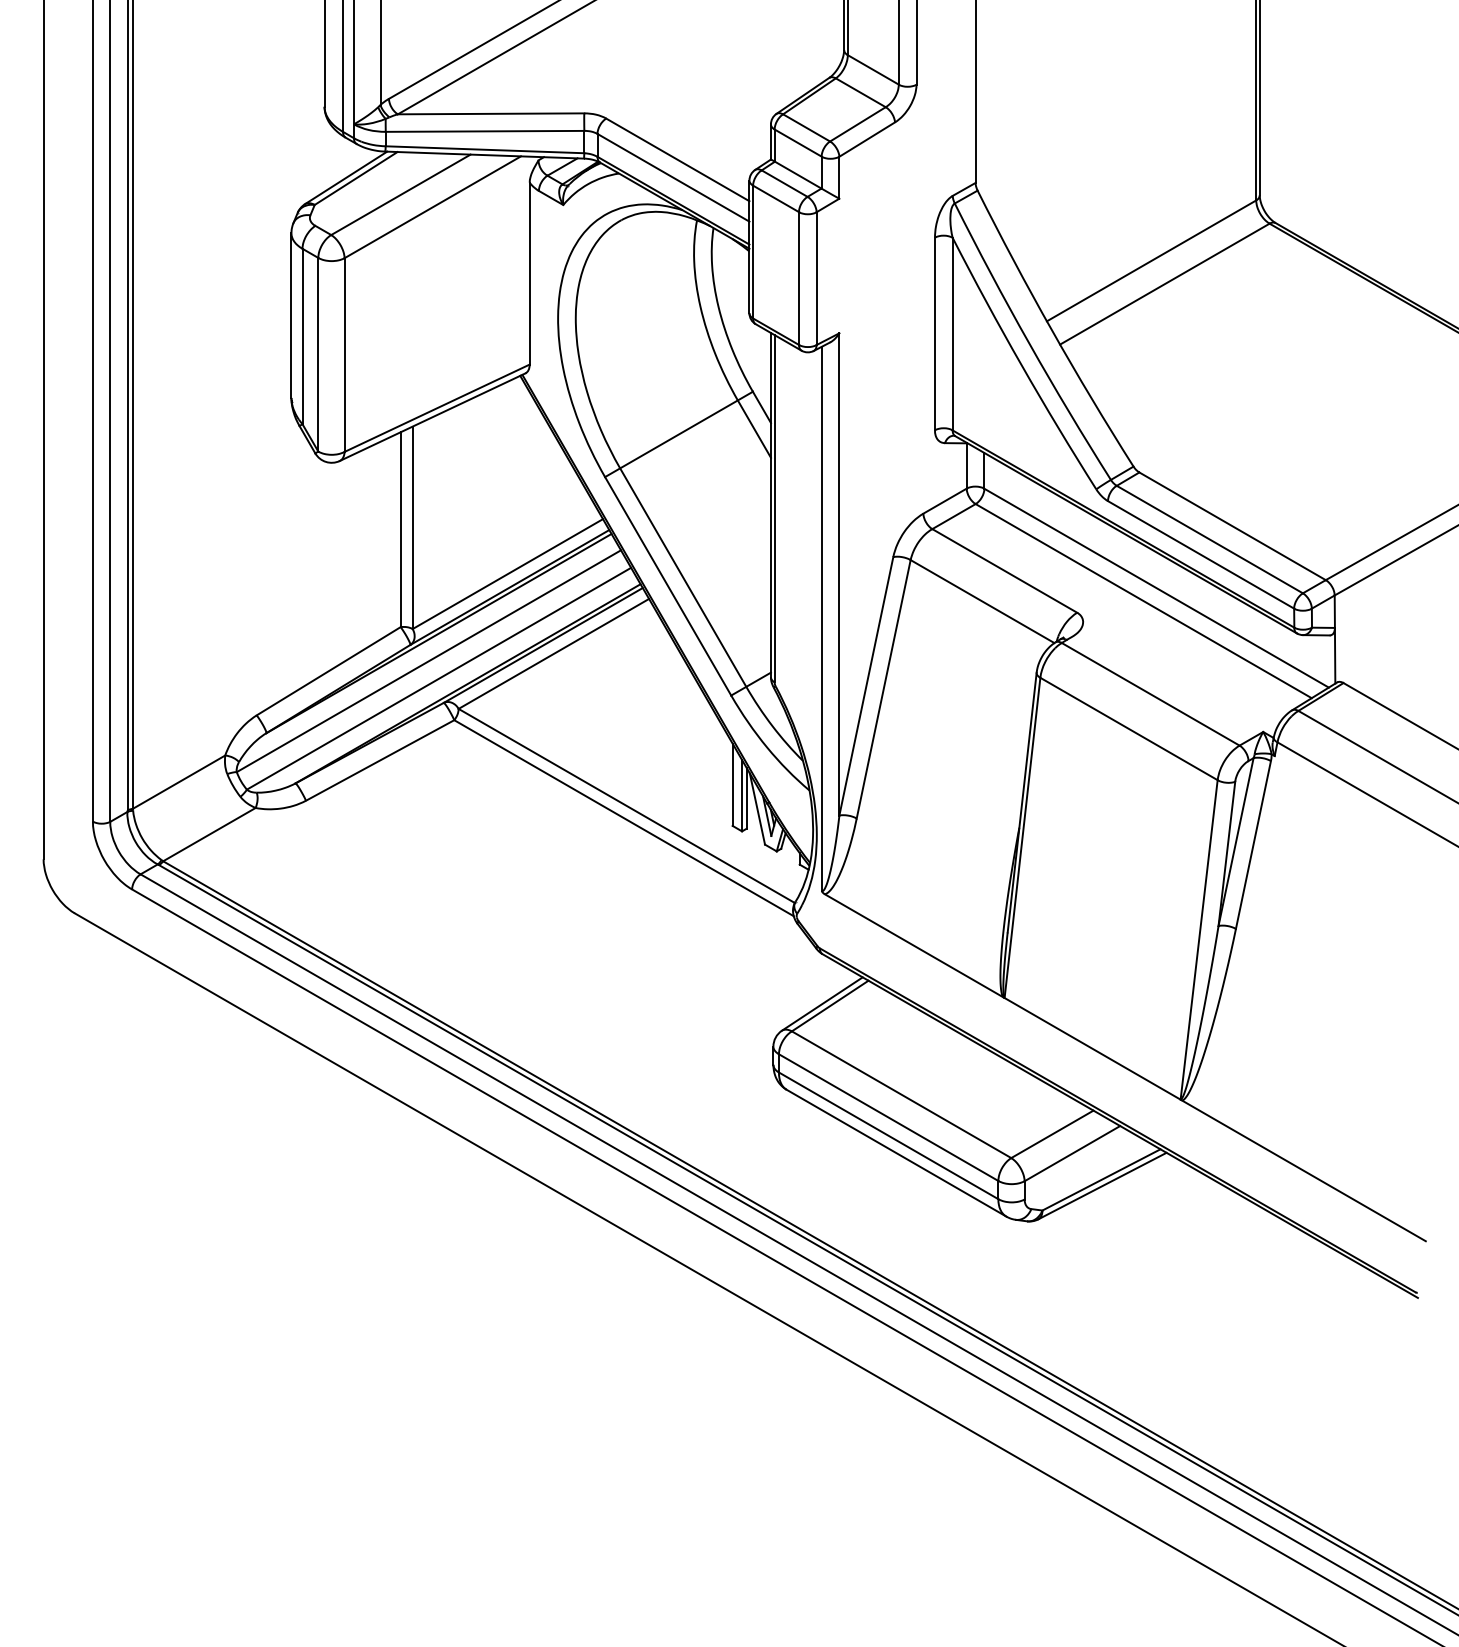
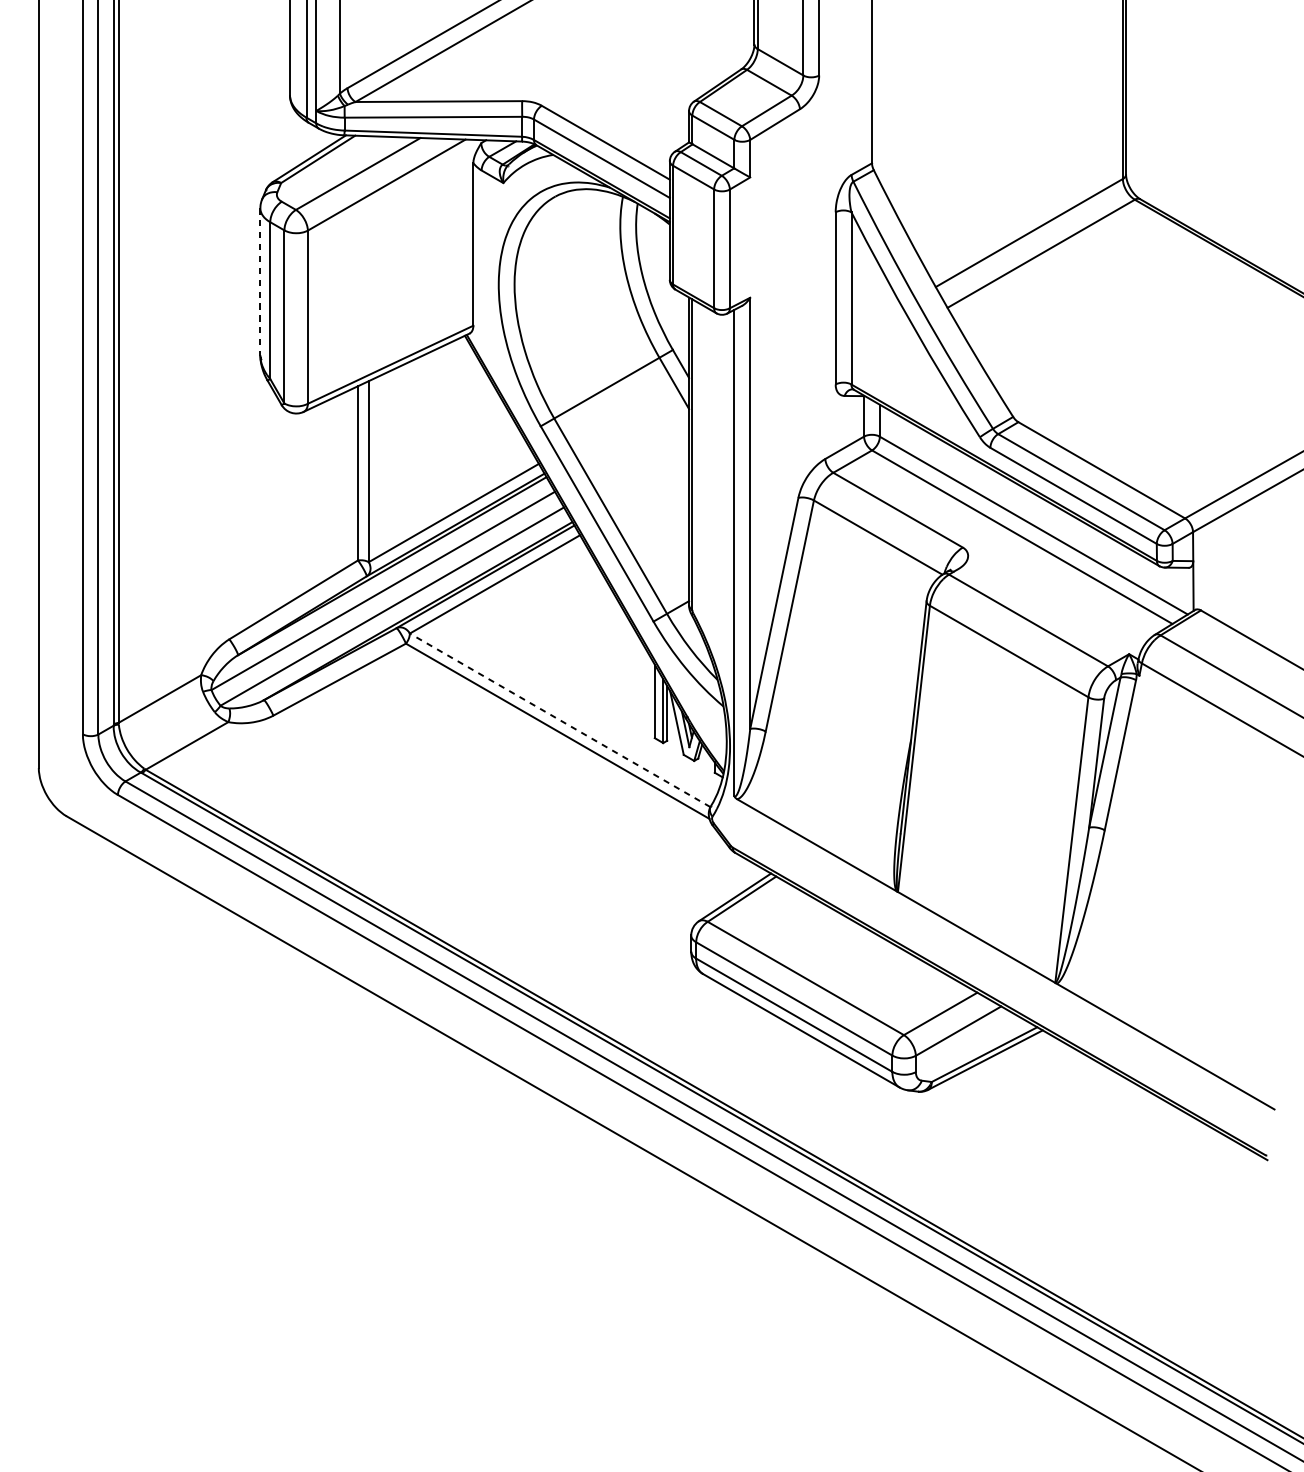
line: (291, 316) -> (260, 282), solid -> dashed
line: (626, 805) -> (559, 719), solid -> dashed

